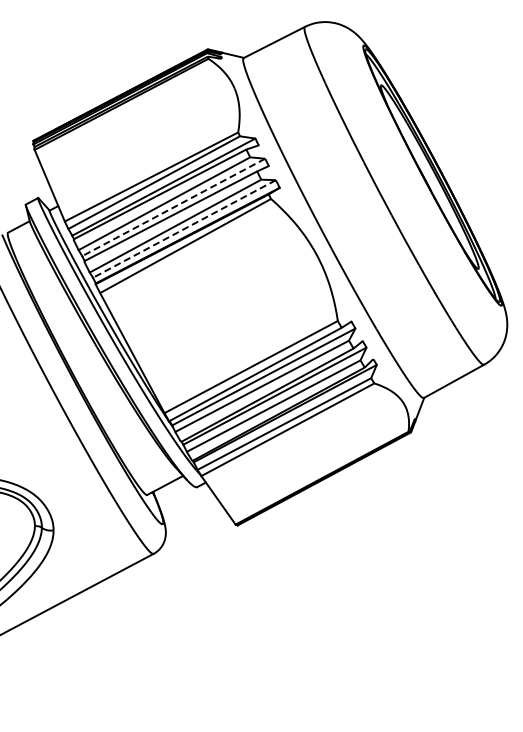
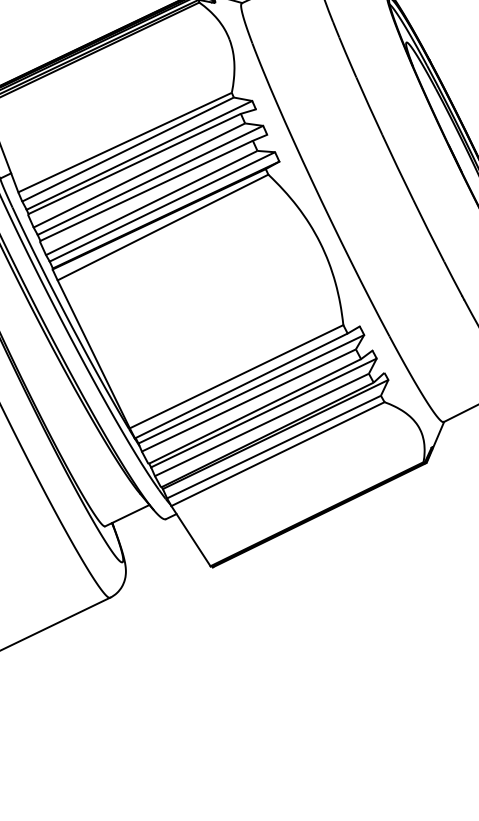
line: (173, 207) -> (150, 180), dashed -> solid
line: (184, 229) -> (162, 207), dashed -> solid

